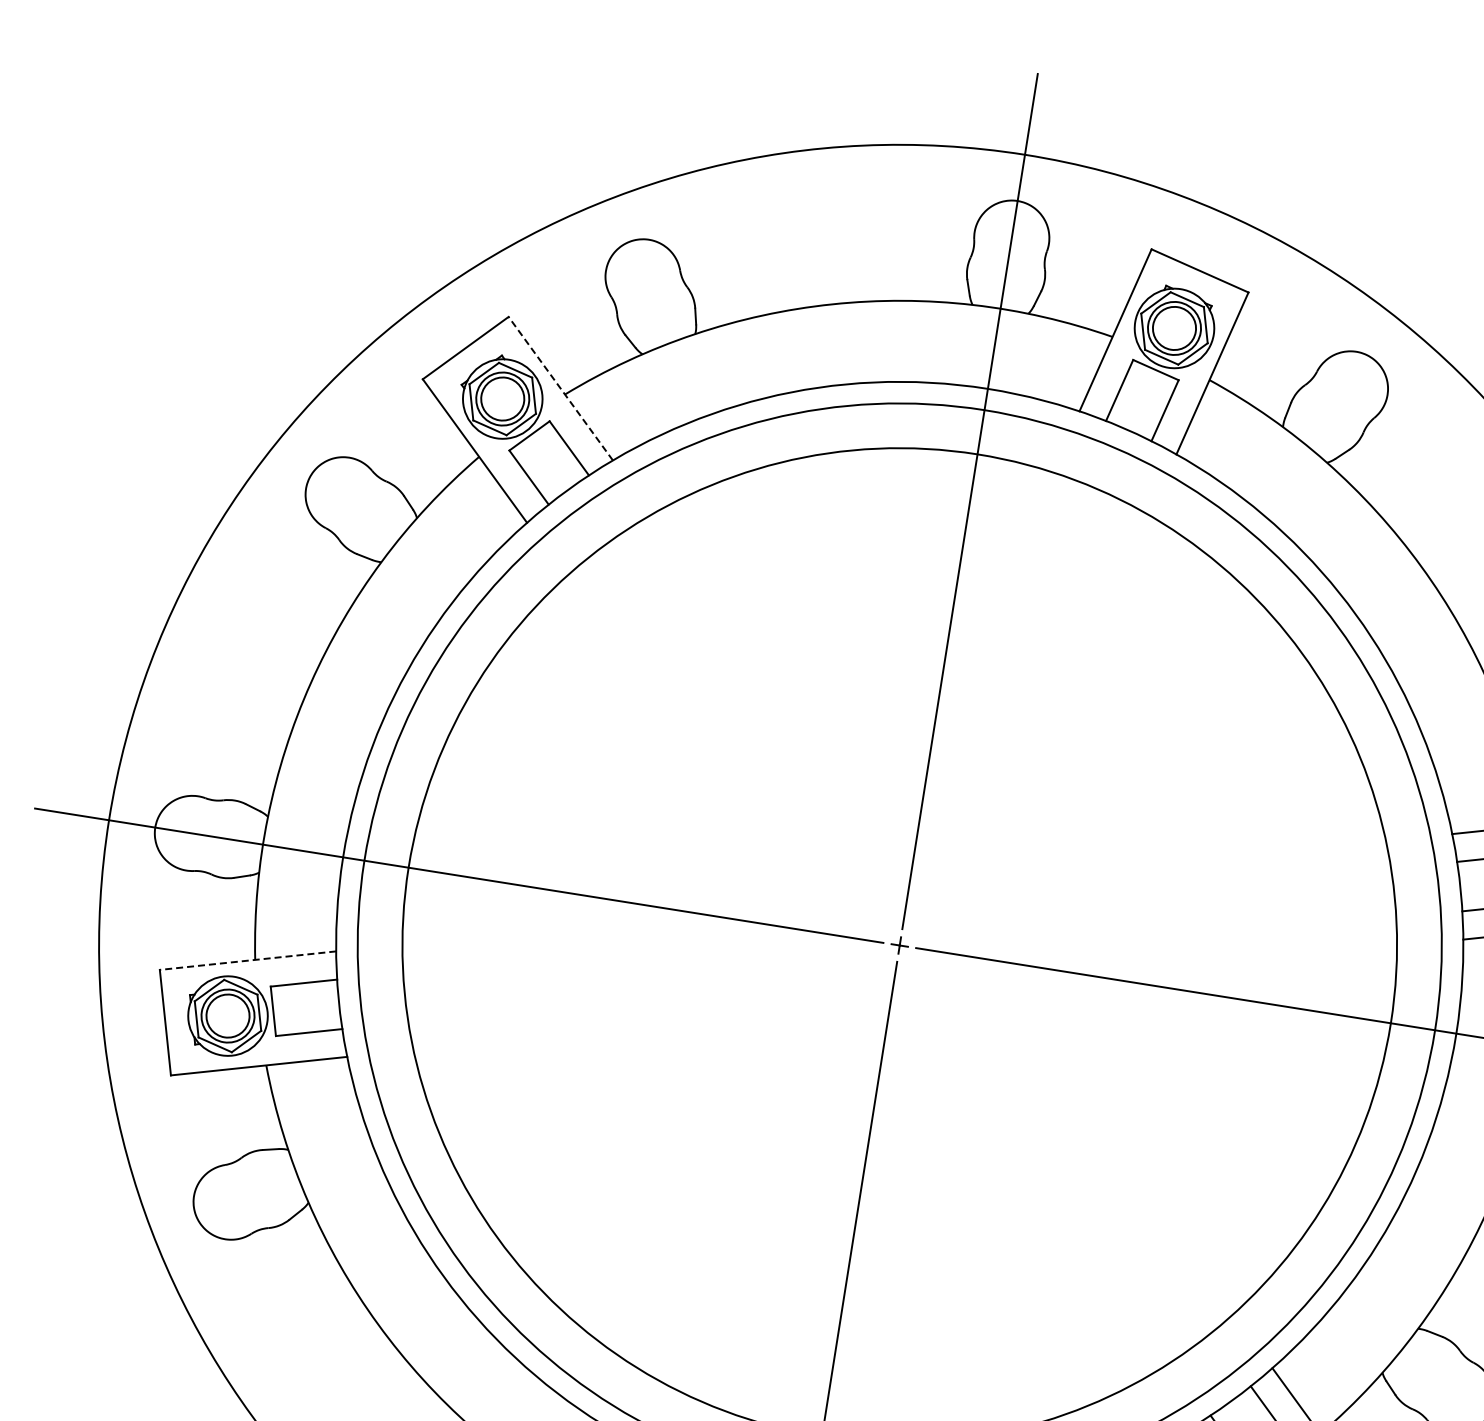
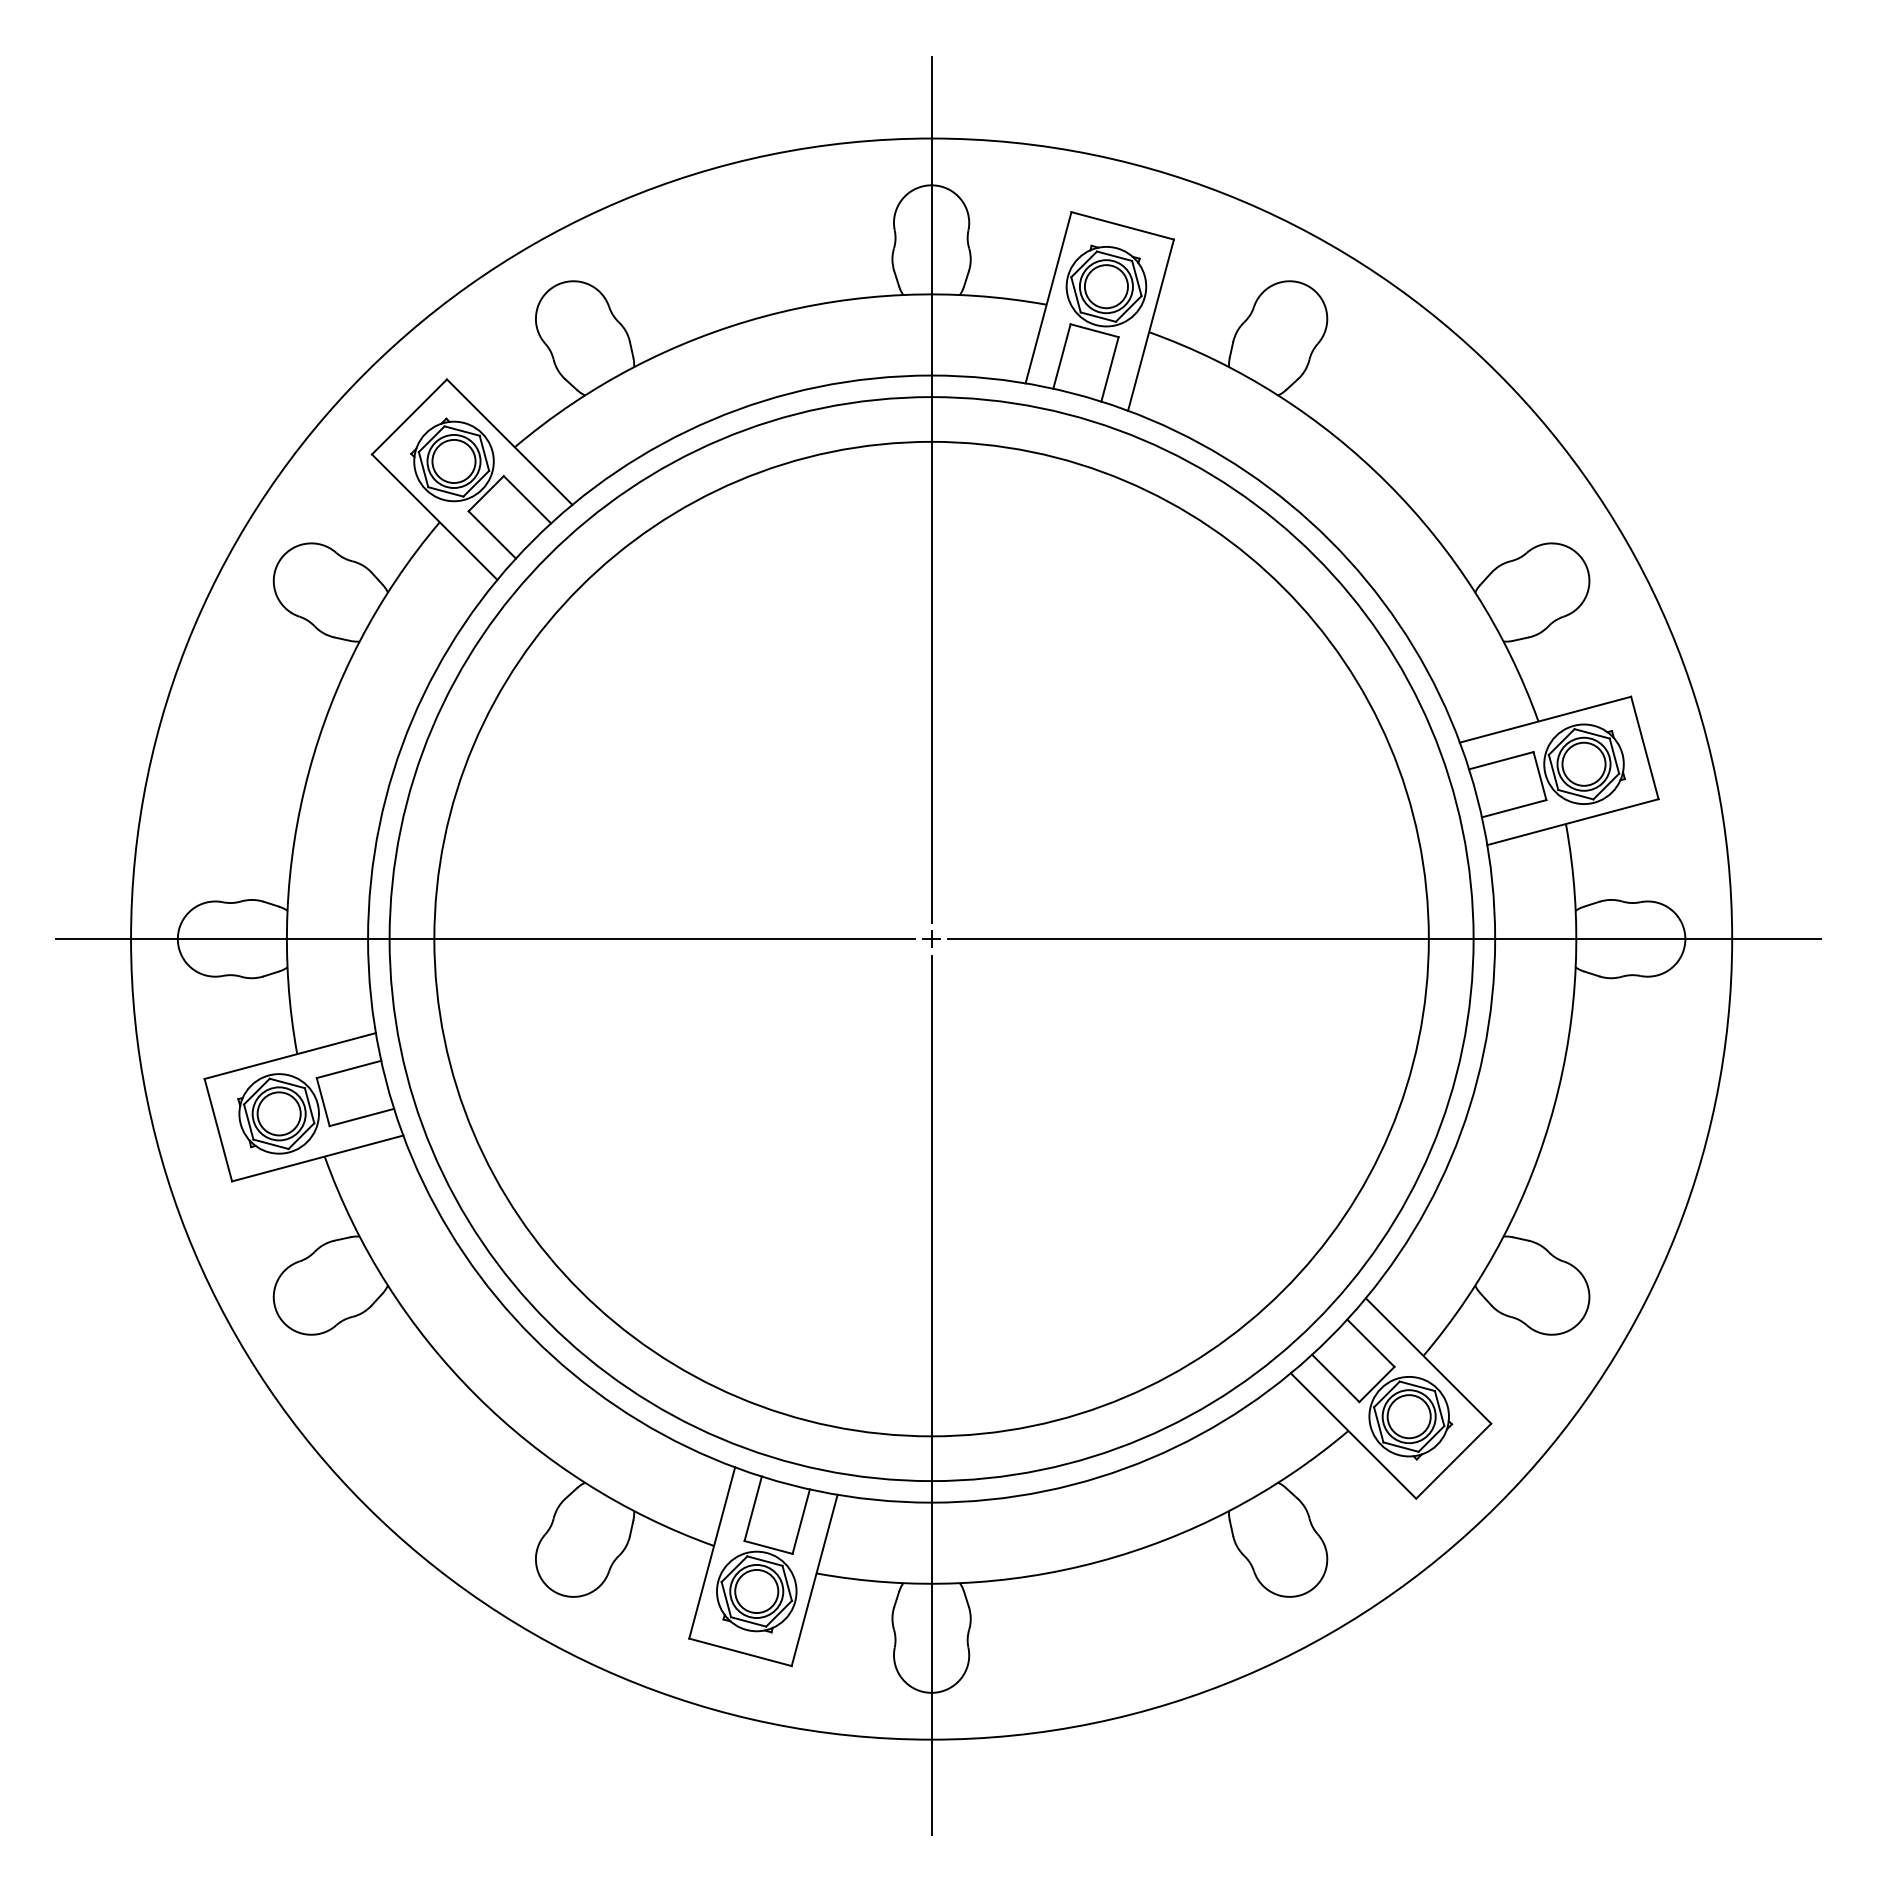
line: (560, 388) -> (509, 442), dashed -> solid
line: (248, 961) -> (290, 1056), dashed -> solid

